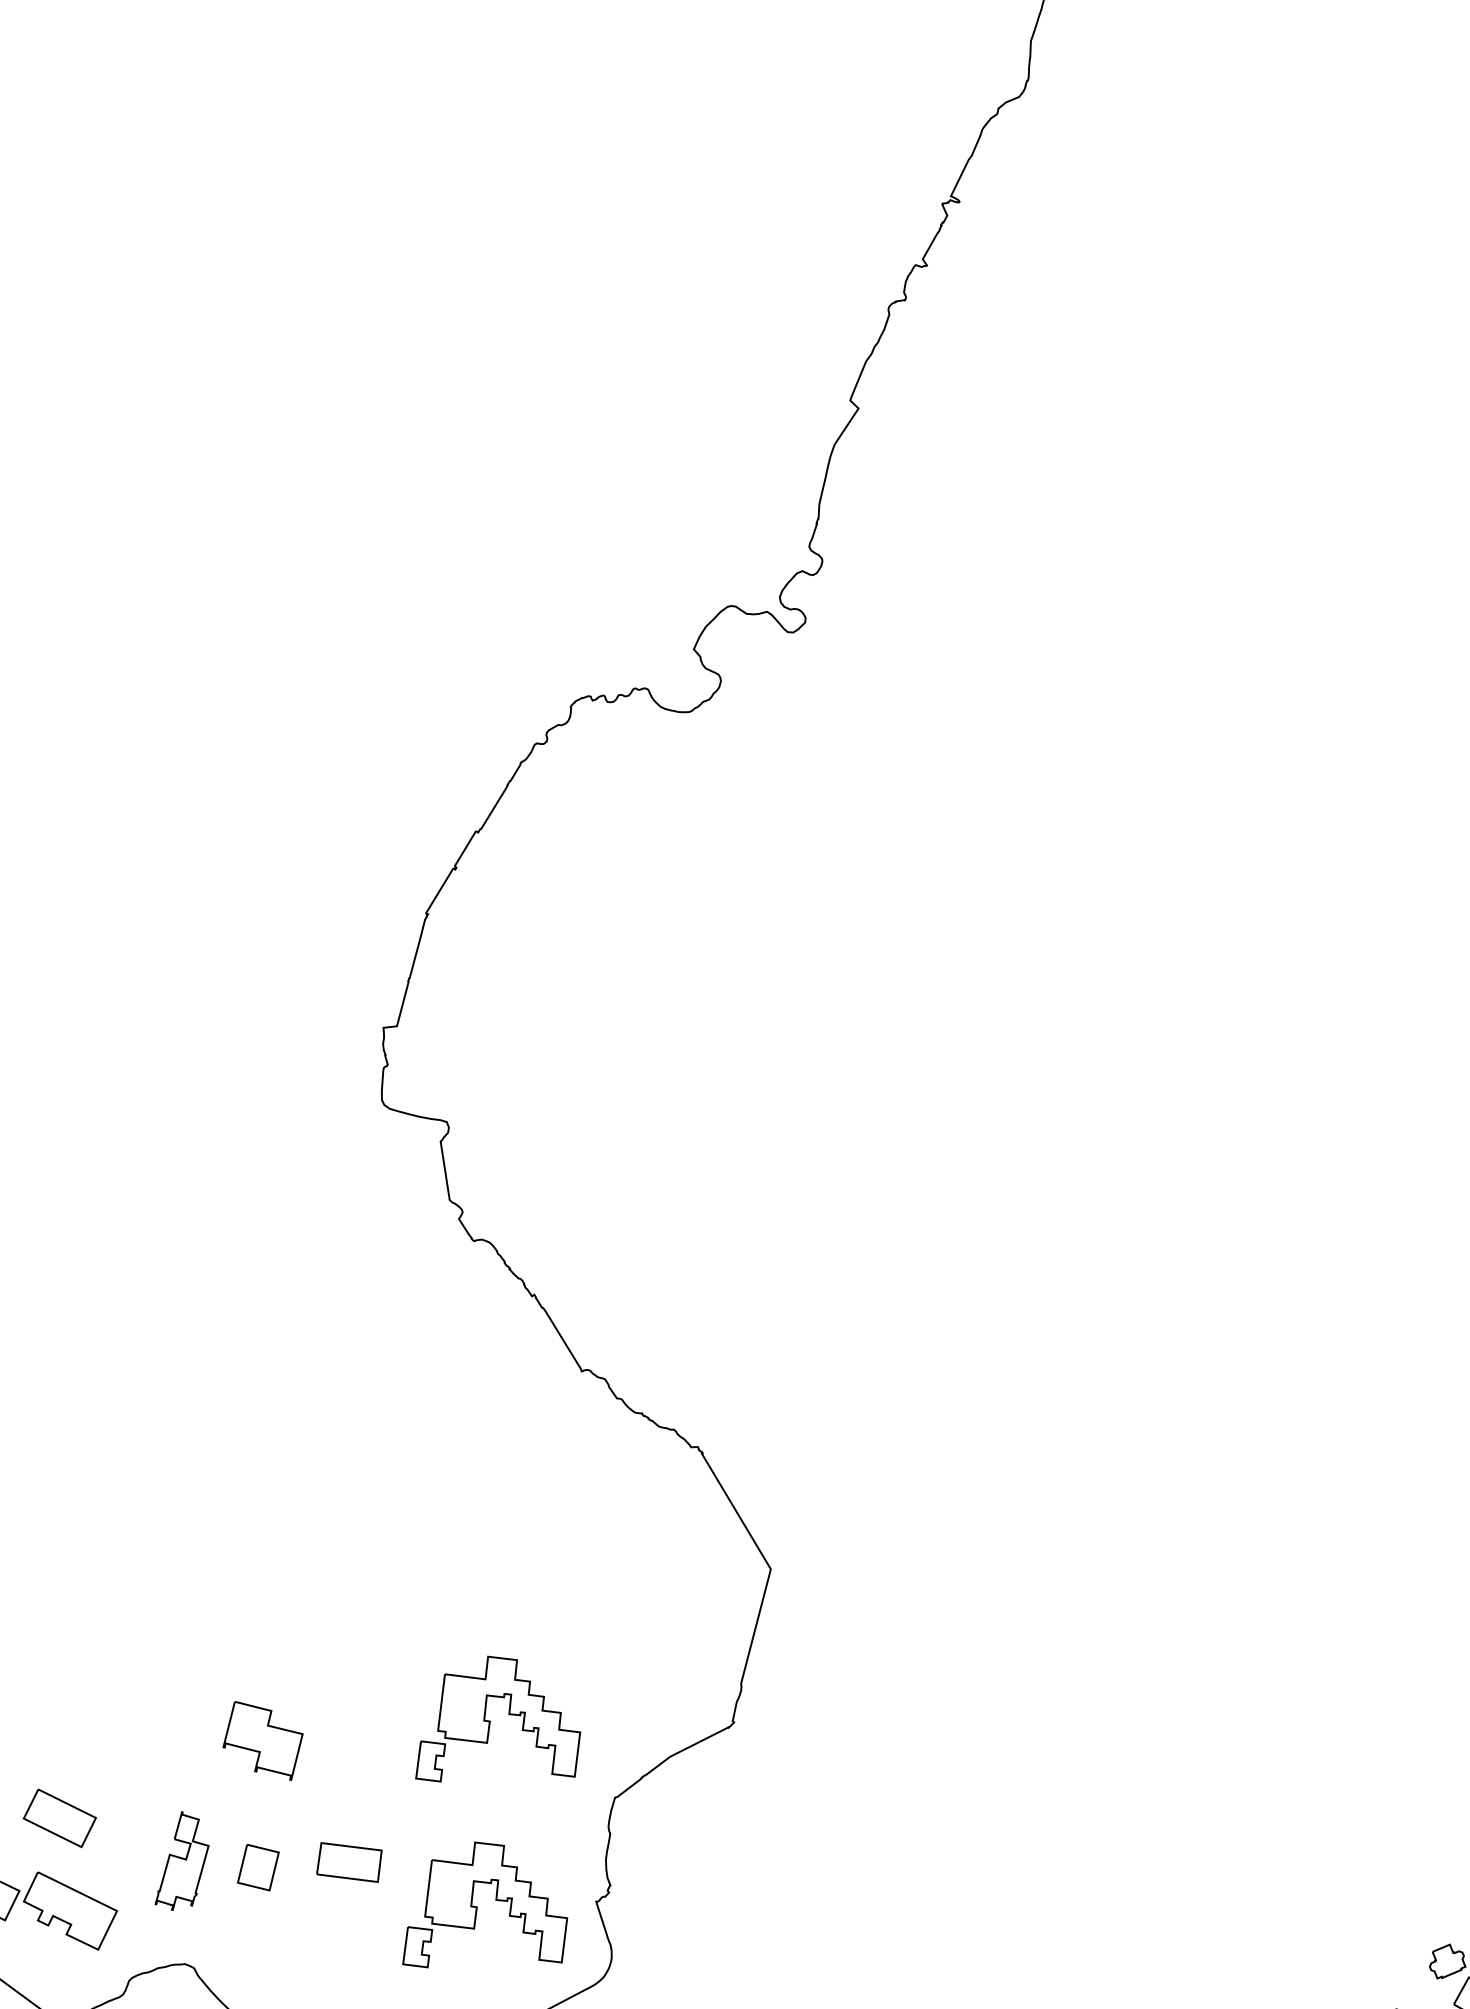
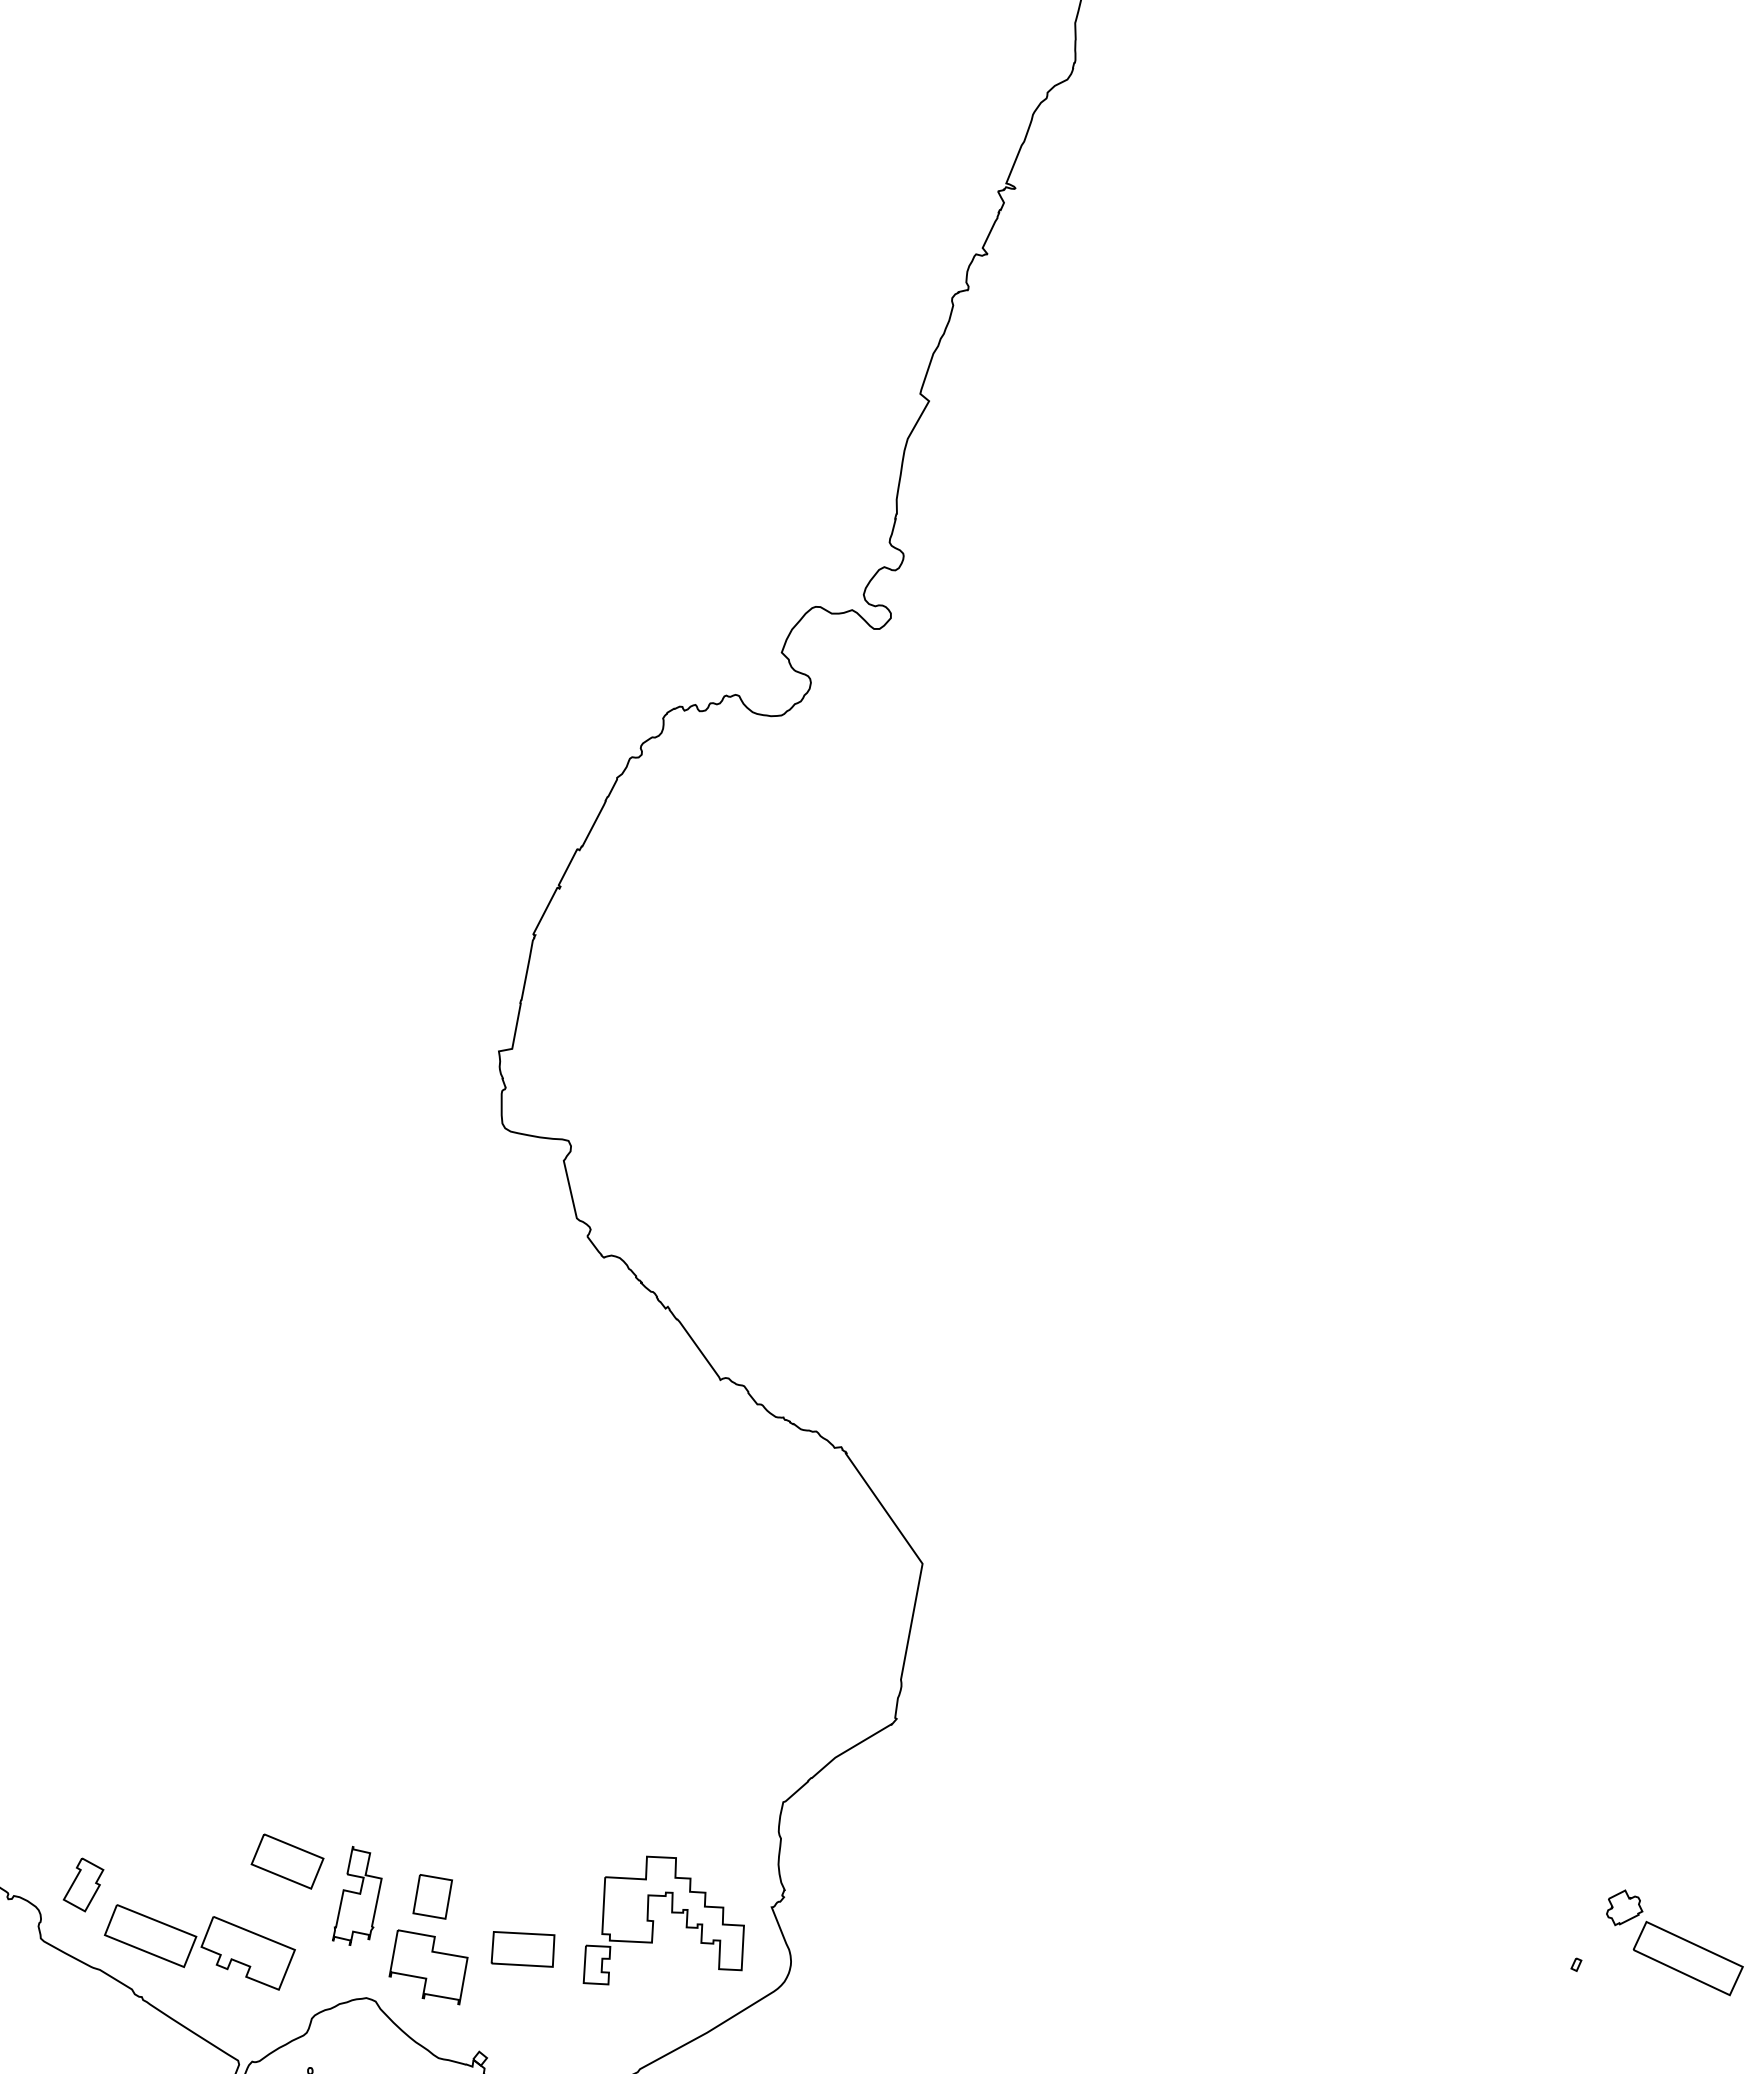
part: (491, 1720) -> (654, 1734), removed
part: (262, 1741) -> (428, 1967), moved
part: (59, 1818) -> (287, 1861), moved
part: (348, 1862) -> (522, 1949), moved

